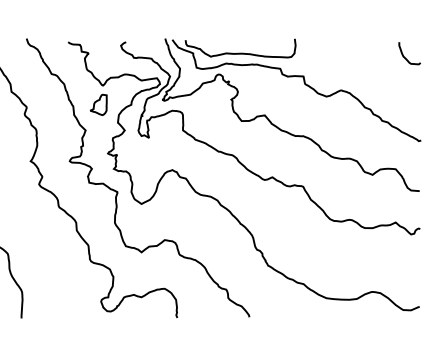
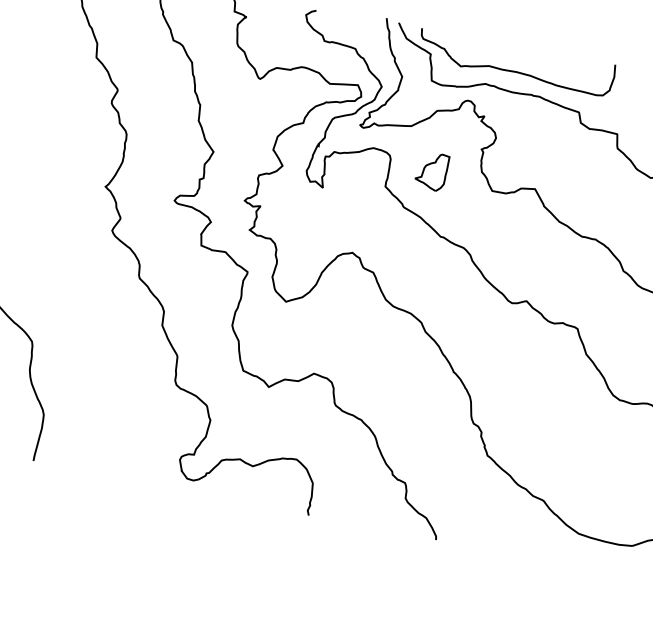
part: (98, 104) -> (431, 170), moved

